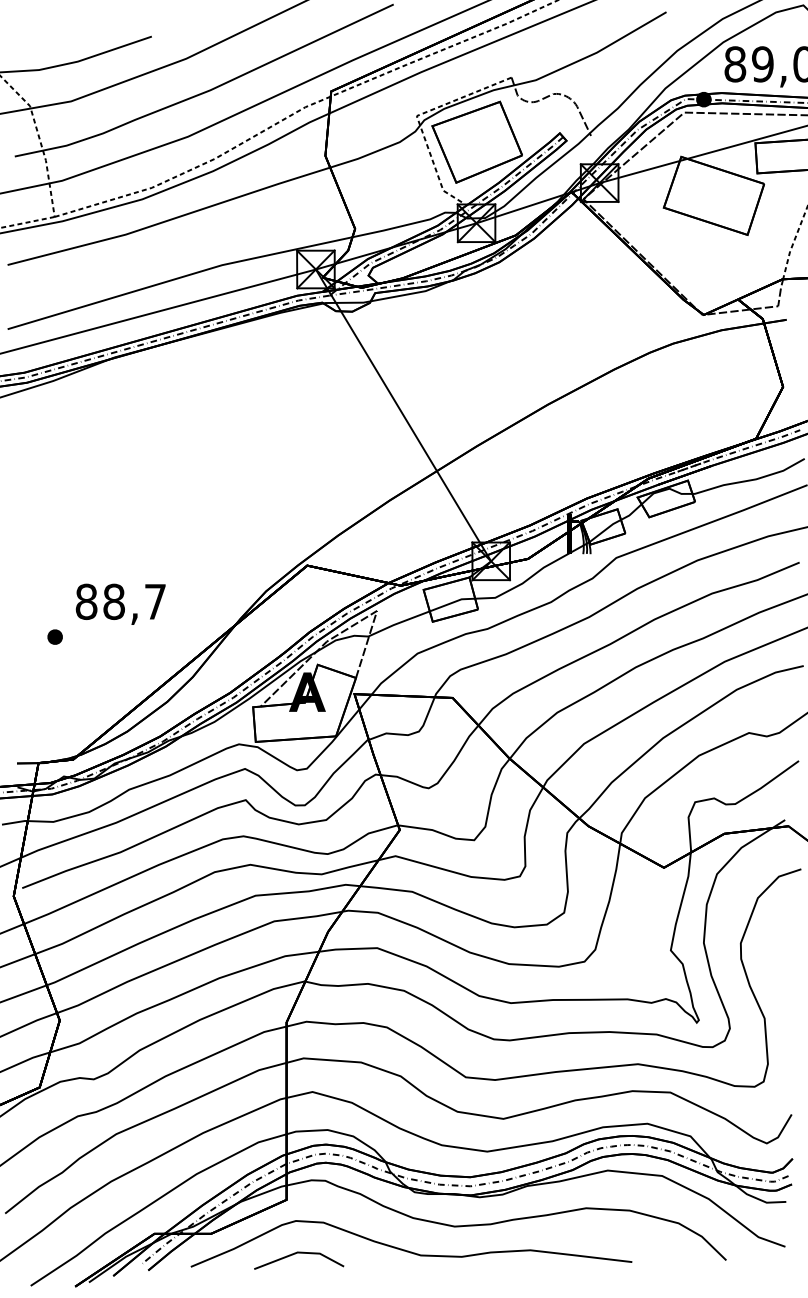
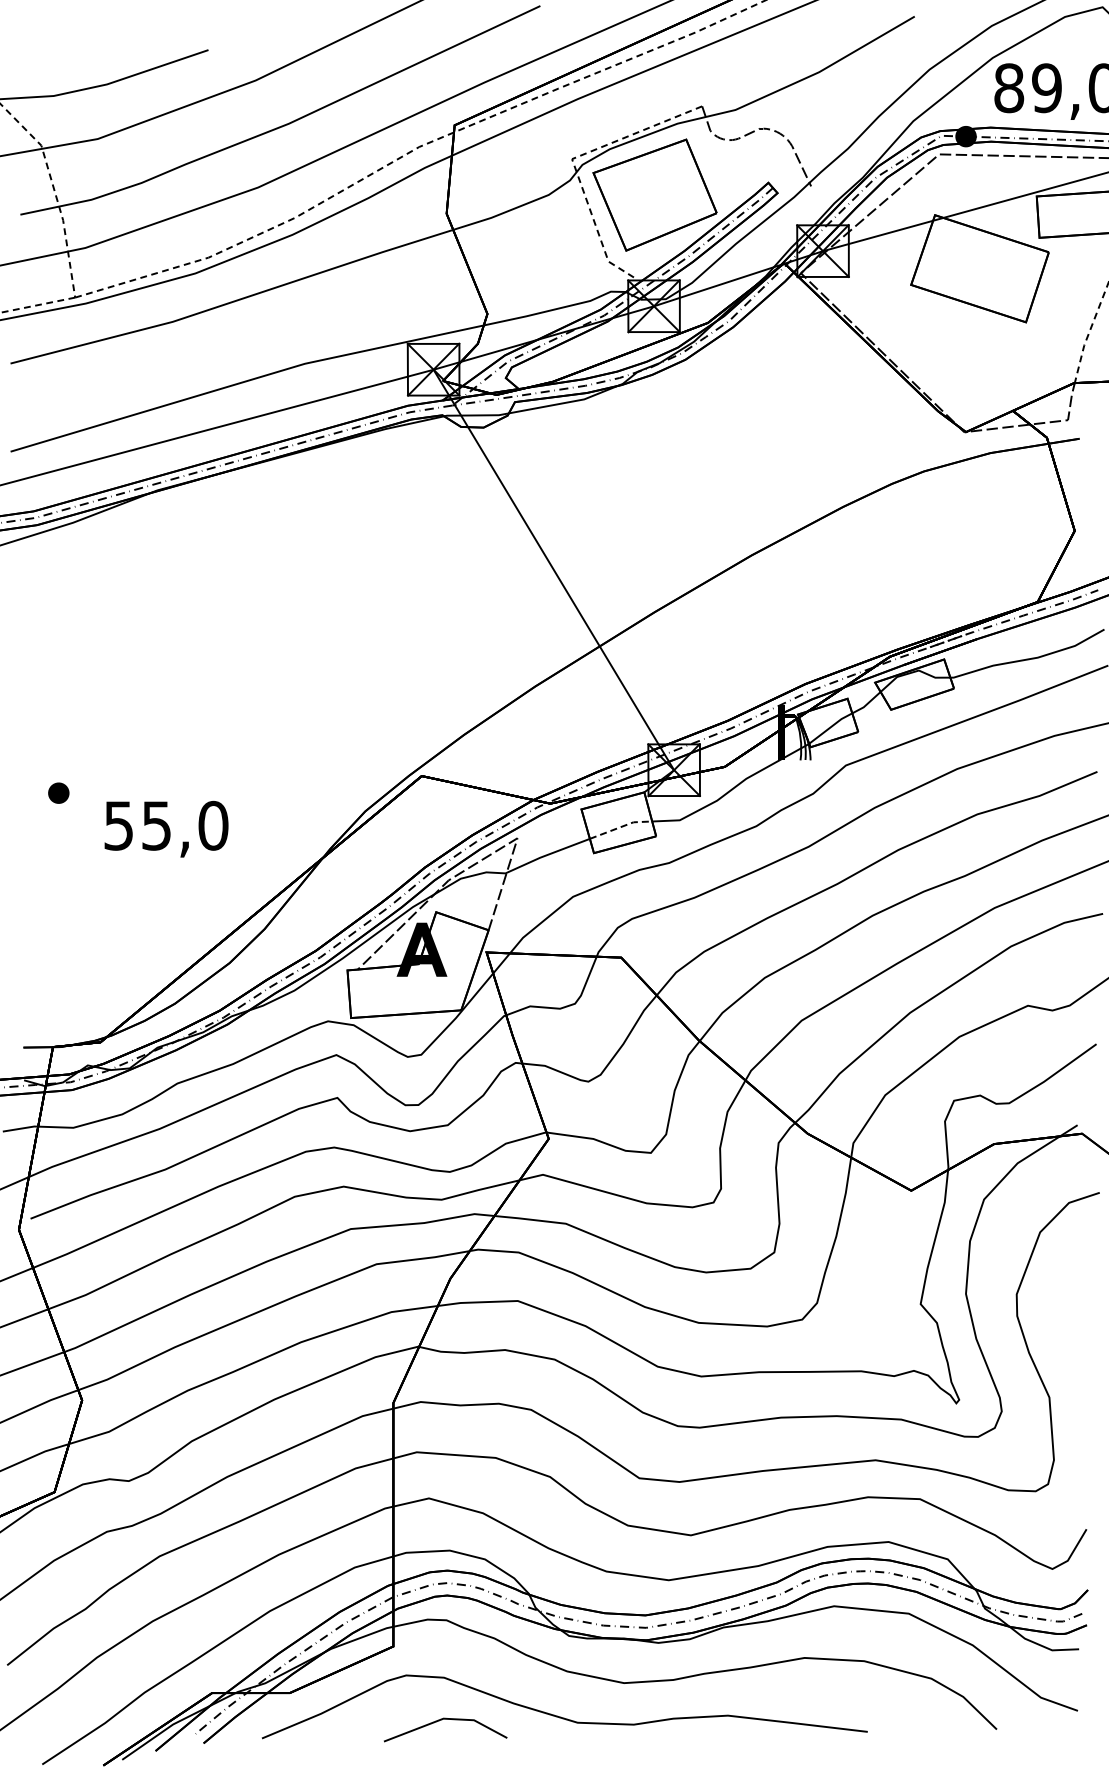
text: (121, 601) -> (166, 825), 88,7 -> 55,0
line: (452, 602) -> (621, 826), solid -> dashed
part: (54, 636) -> (58, 792), moved
line: (296, 1253) -> (441, 1720), moved

